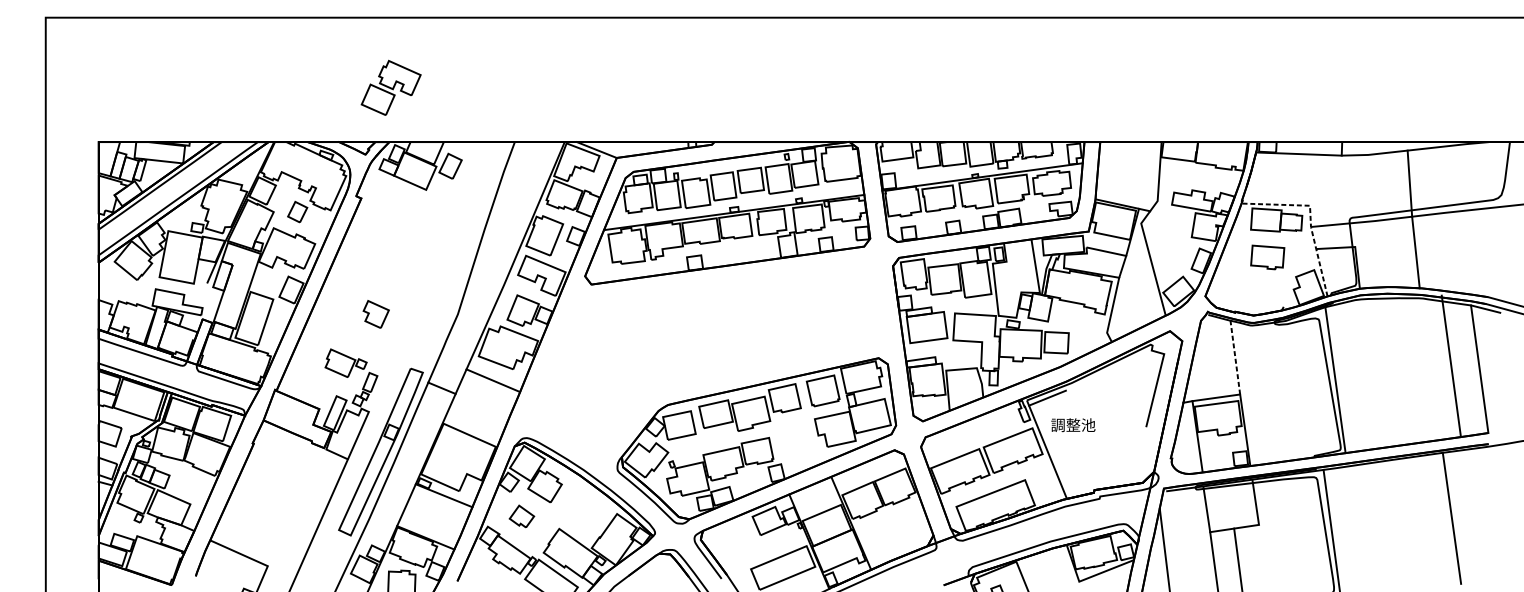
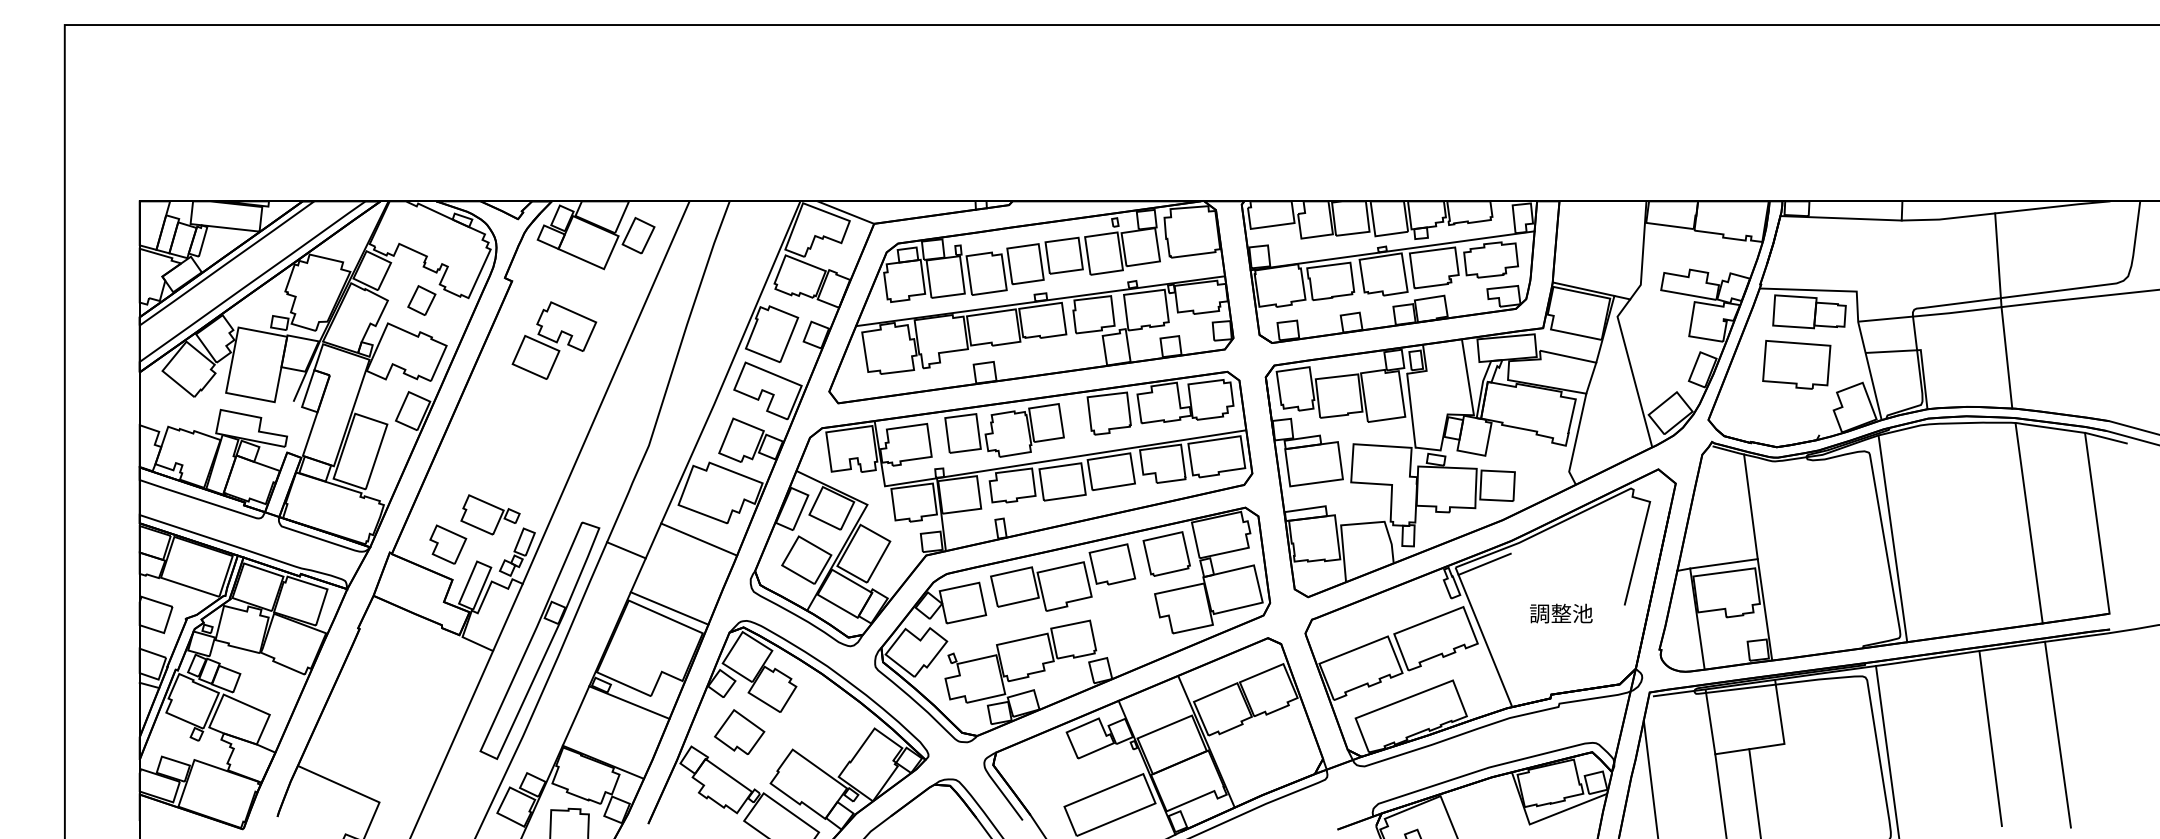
part: (391, 87) -> (554, 340), moved
line: (1310, 217) -> (1857, 308), dashed -> solid
part: (1267, 257) -> (1796, 364), size x1.43
line: (427, 276) -> (605, 392), added
part: (376, 314) -> (448, 544), moved
line: (1235, 357) -> (1750, 506), dashed -> solid
part: (706, 358) -> (1001, 508), added
line: (1450, 366) -> (2028, 523), moved
text: (1073, 425) -> (1561, 613), moved
line: (472, 429) -> (669, 608), added
part: (521, 516) -> (739, 731), size x1.43
line: (1404, 521) -> (1990, 738), added

